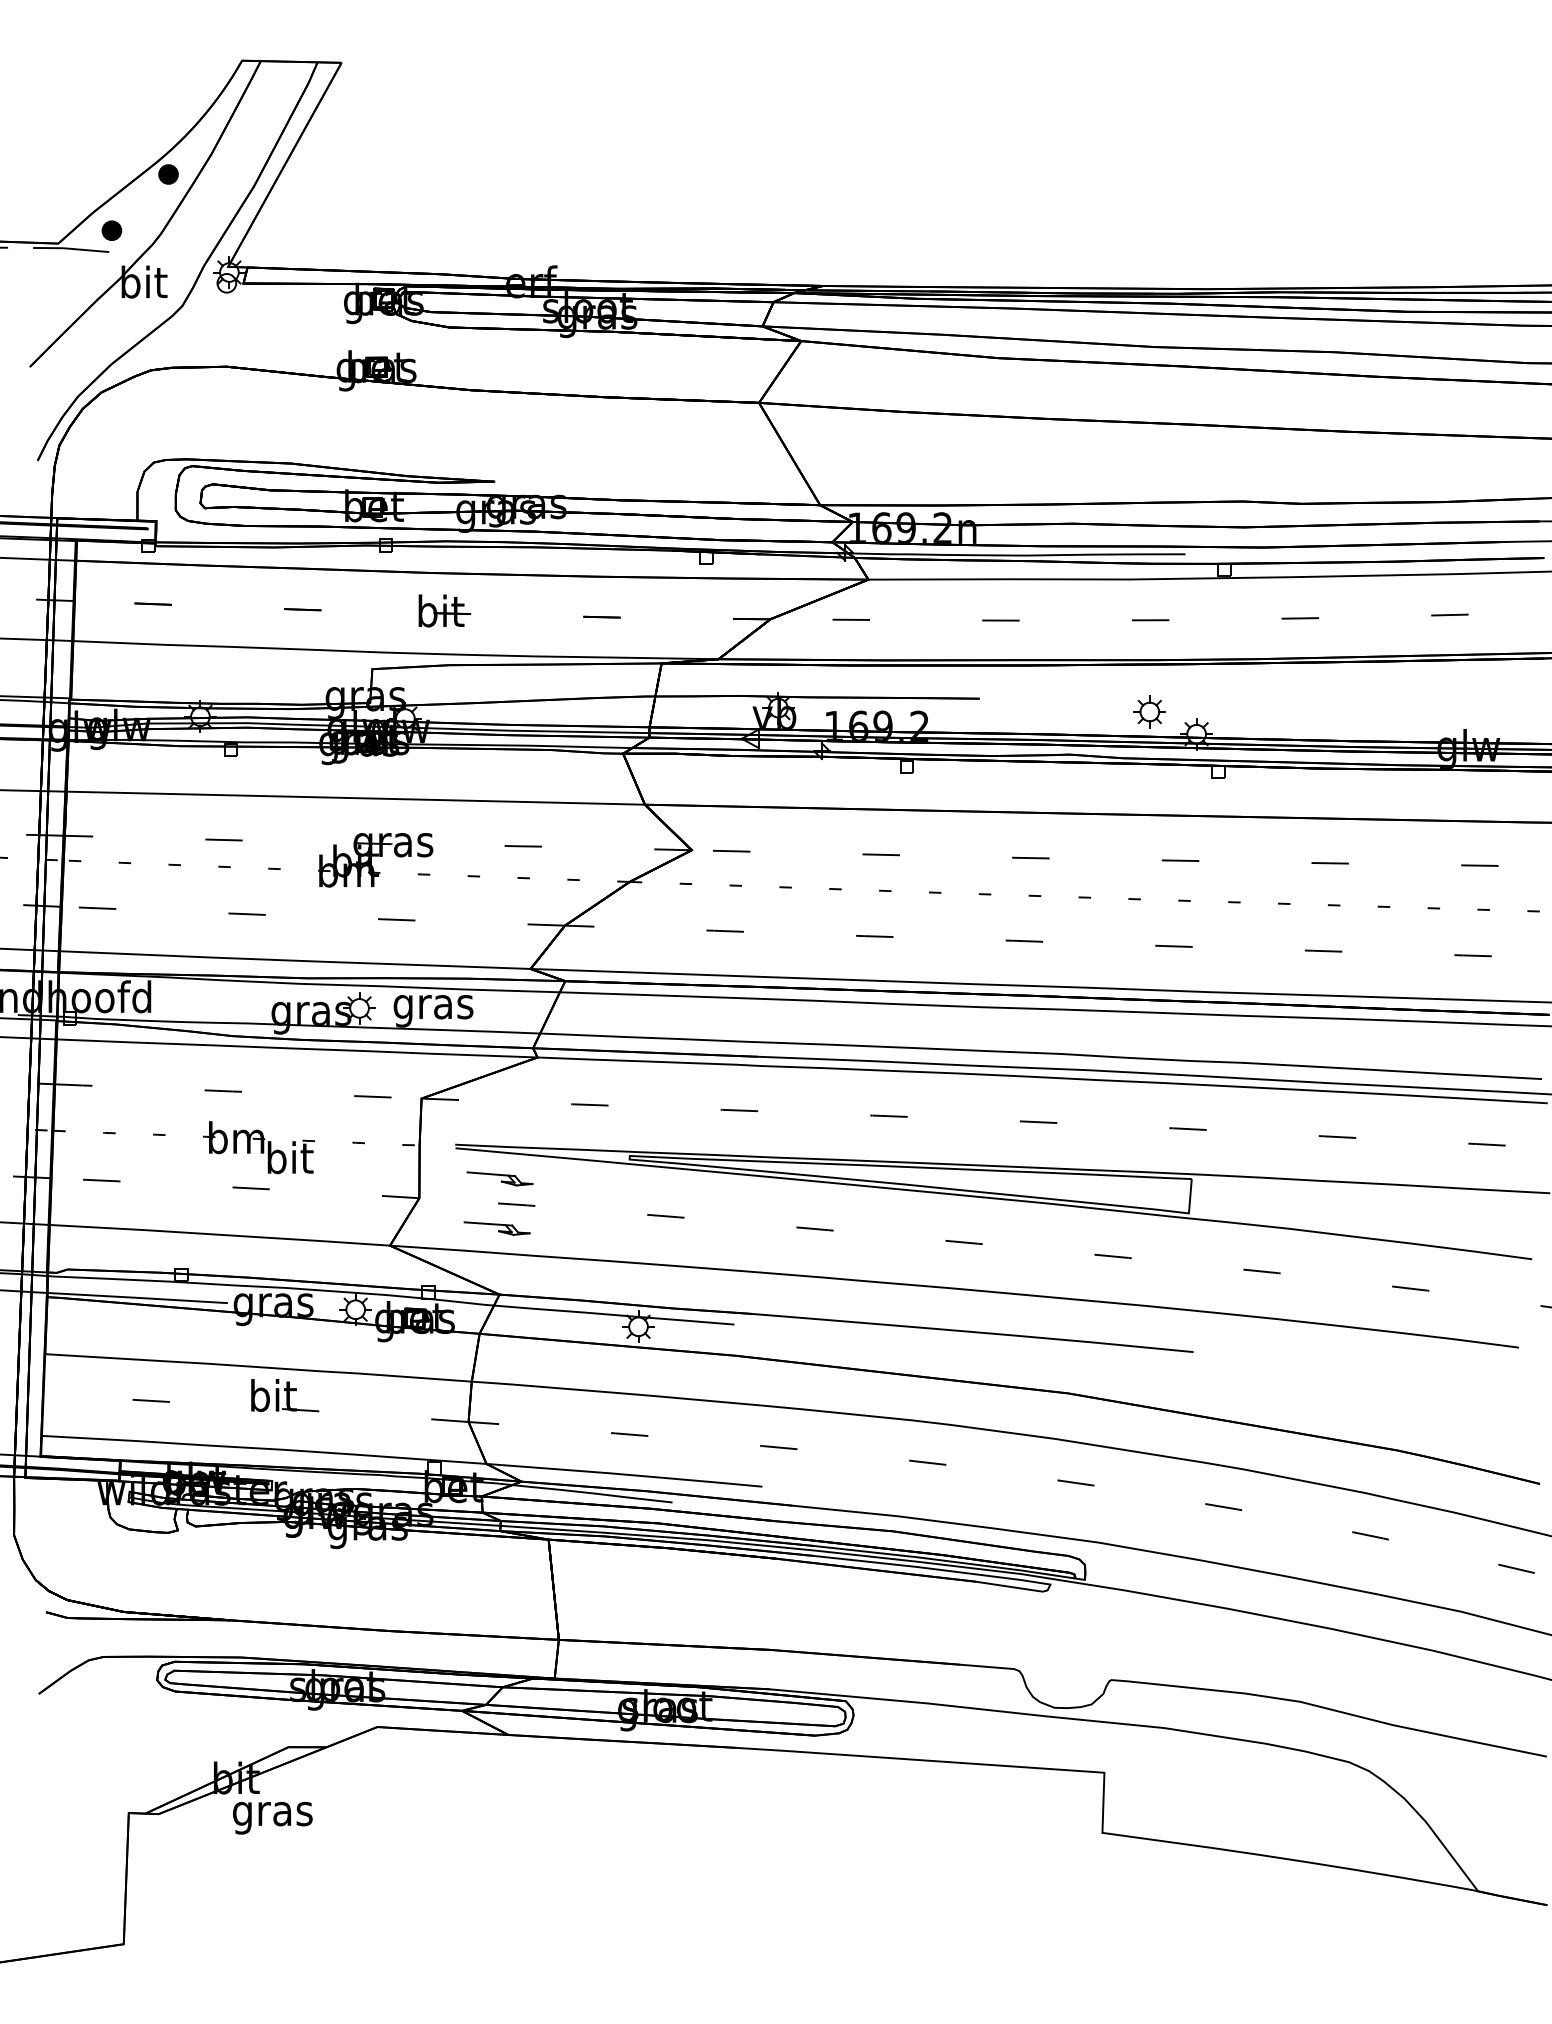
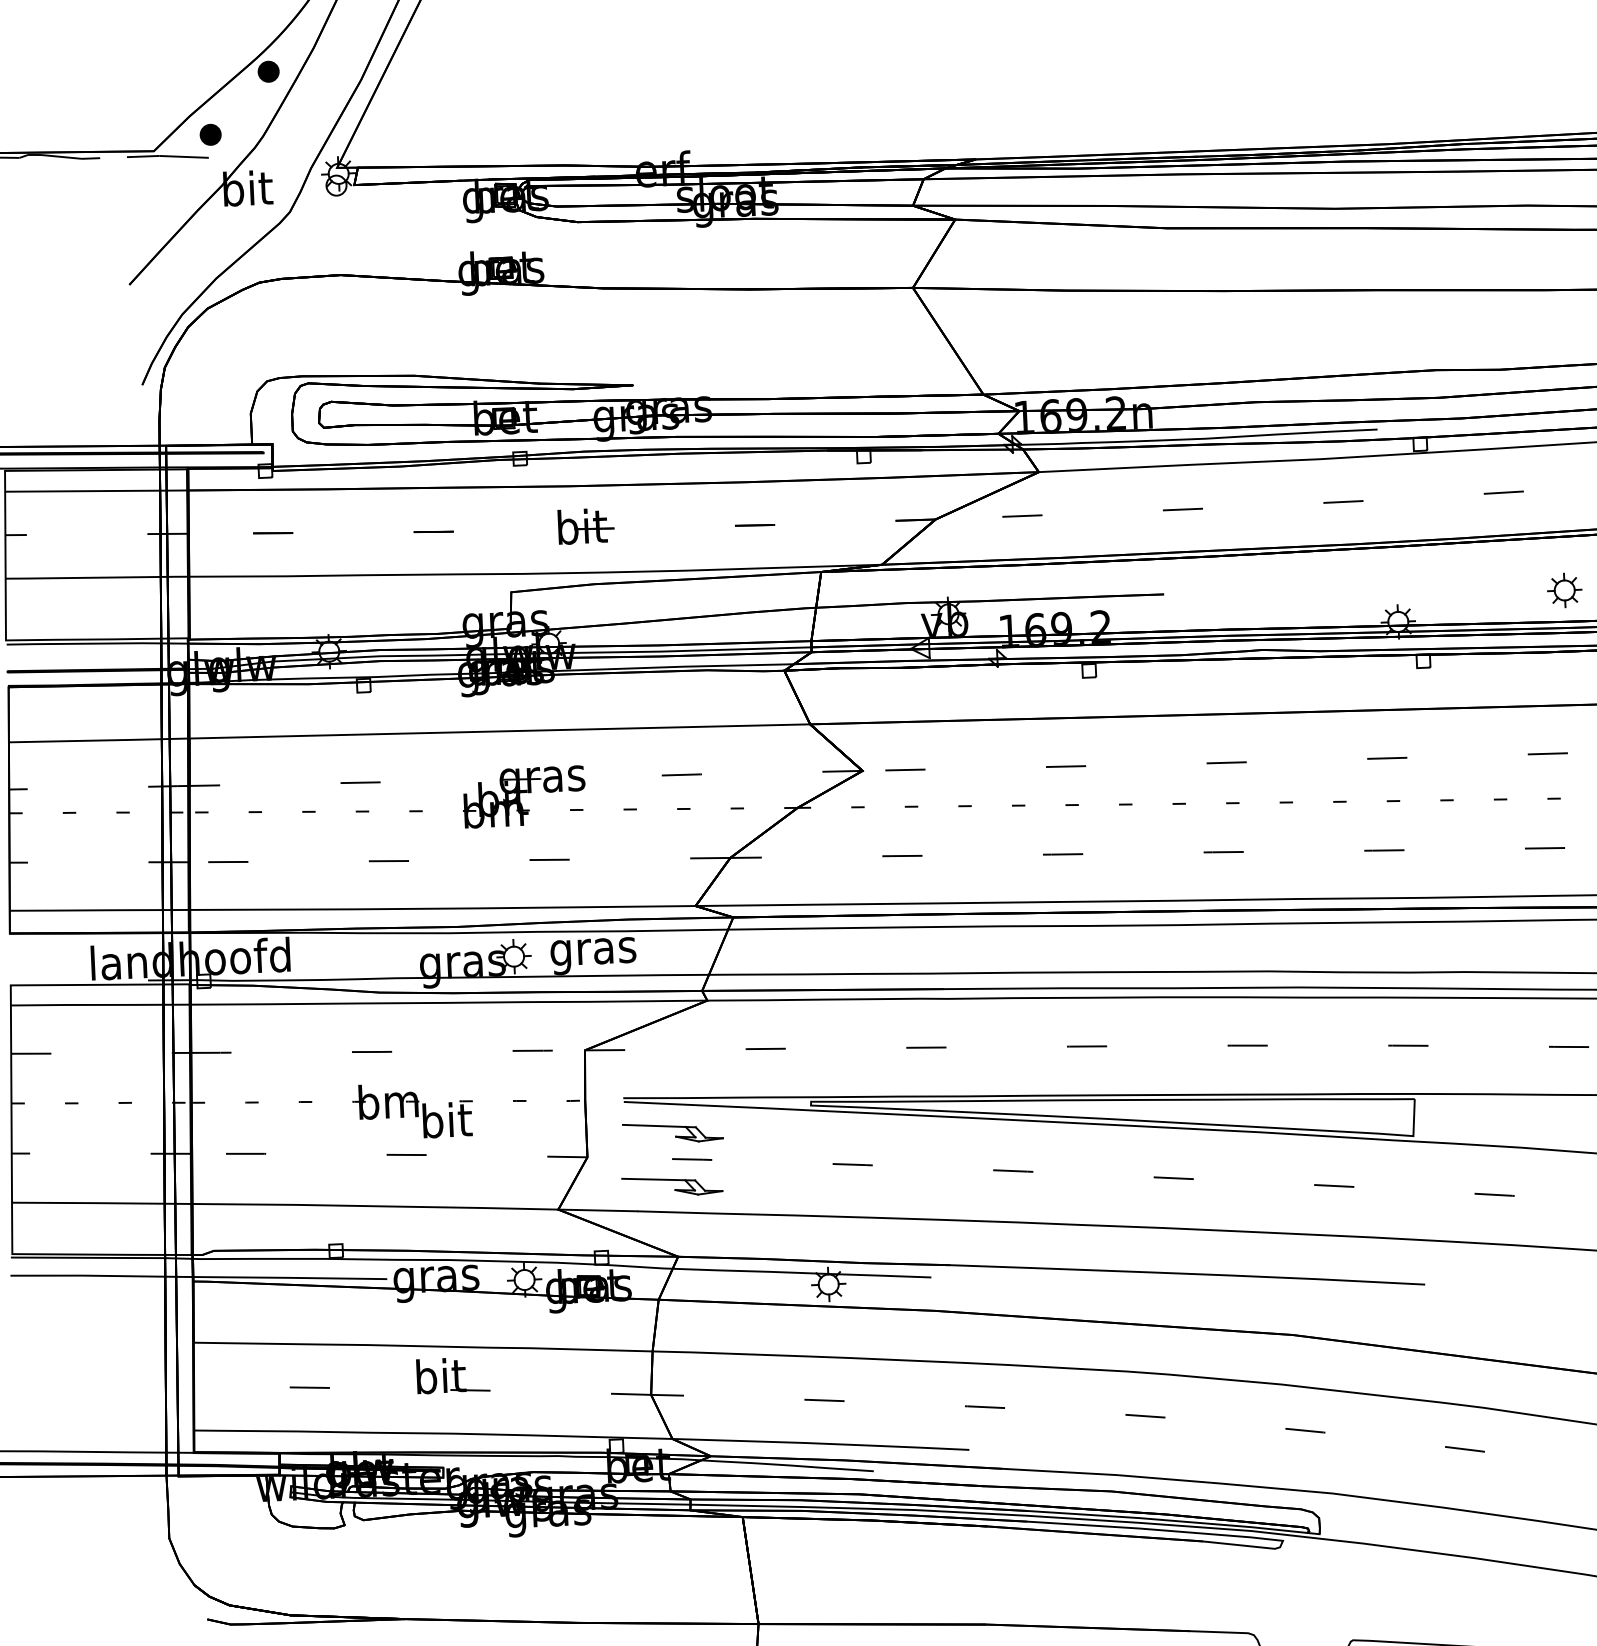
part: (1149, 711) -> (1564, 589), moved
part: (499, 1178) -> (672, 1132), size x1.43
part: (496, 1228) -> (671, 1186), size x1.43

